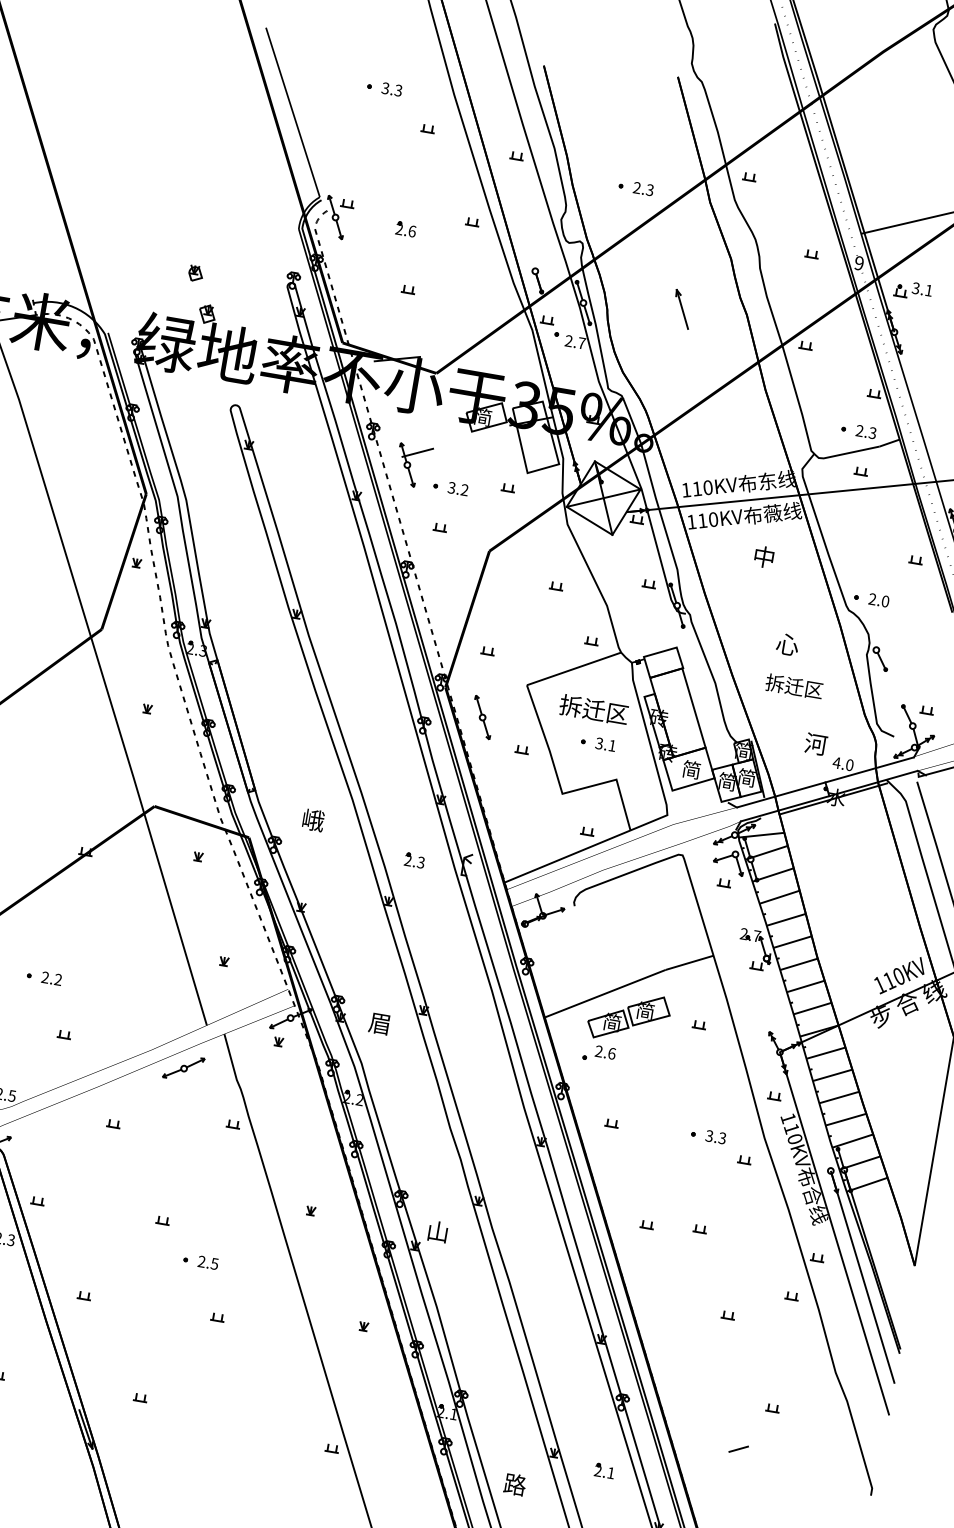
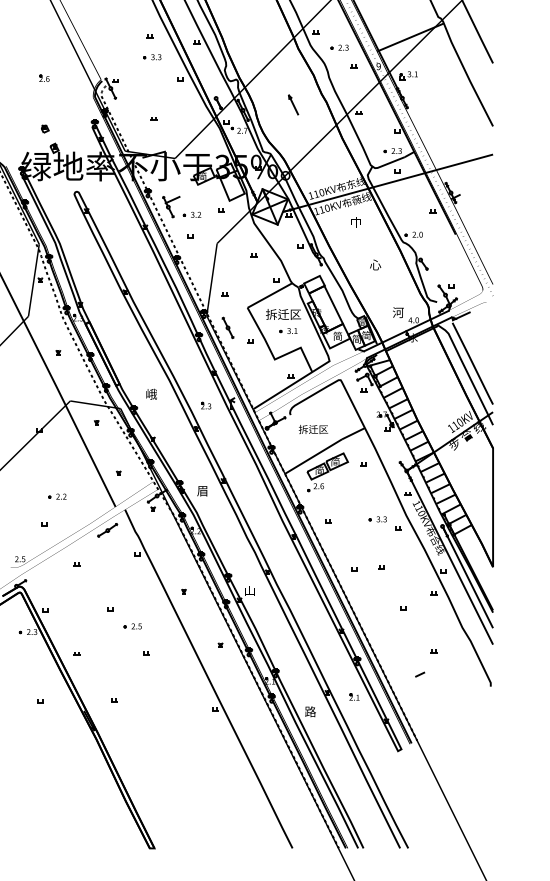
part: (384, 88) -> (152, 57), moved
part: (635, 187) -> (339, 47), moved
part: (406, 227) -> (44, 77), moved
text: (794, 686) -> (313, 429), moved
part: (44, 977) -> (57, 496), moved

